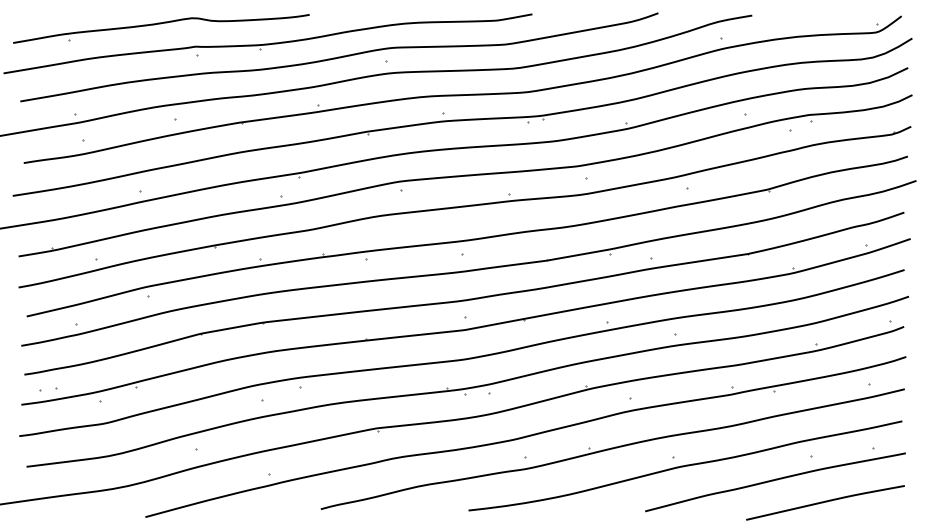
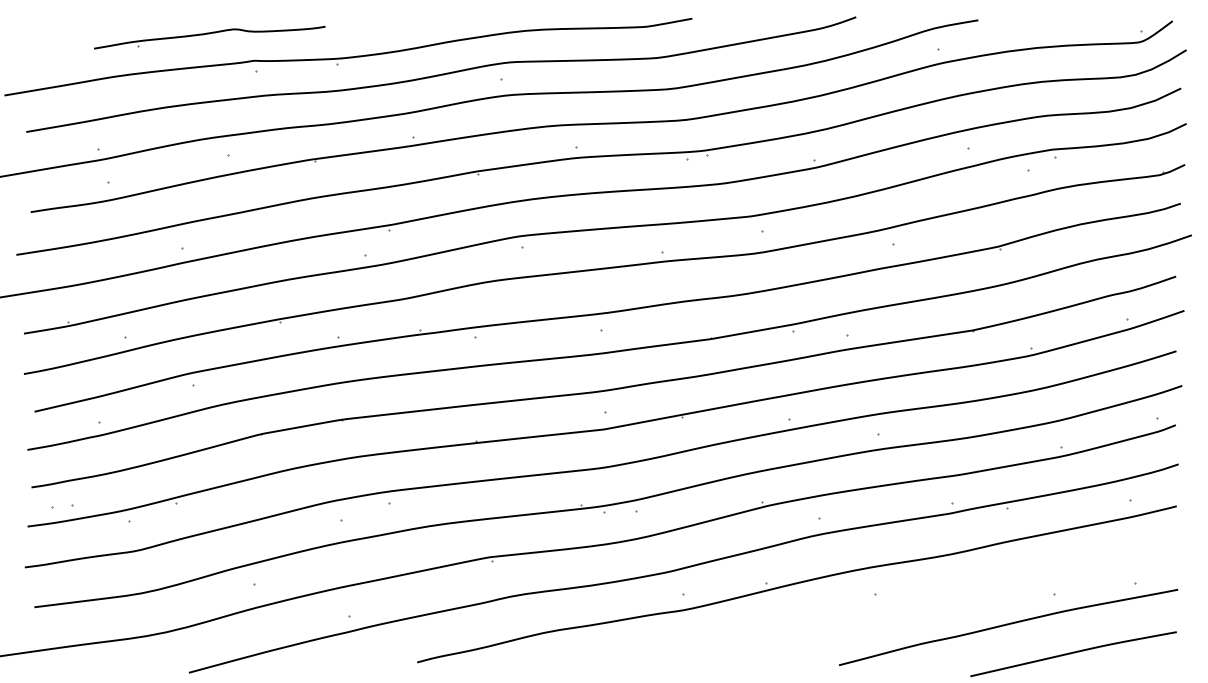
part: (161, 28) -> (209, 37), size x0.6
curve: (685, 465) -> (891, 605), removed

